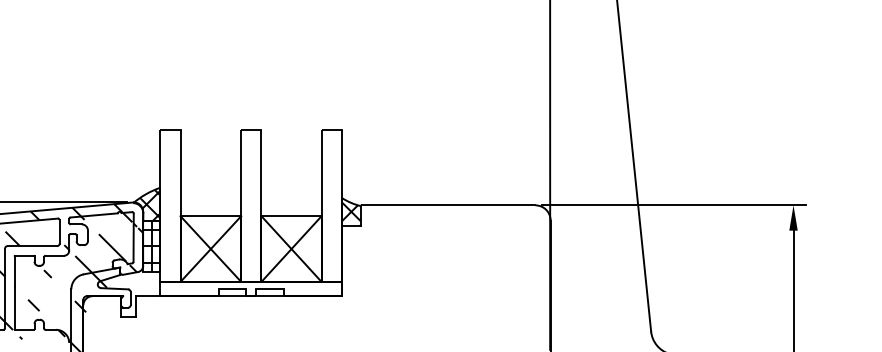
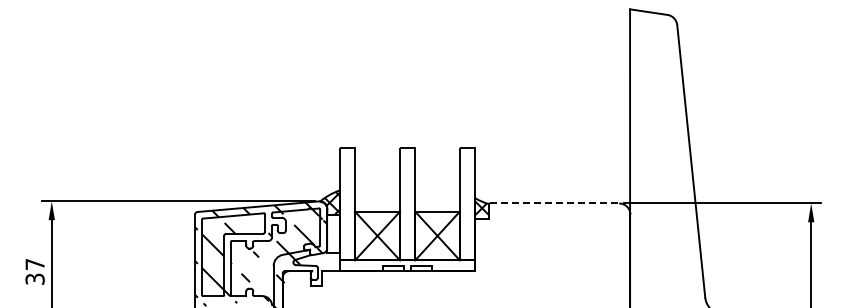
line: (448, 205) -> (554, 203), solid -> dashed
hatch: (151, 245) -> (333, 233), removed

